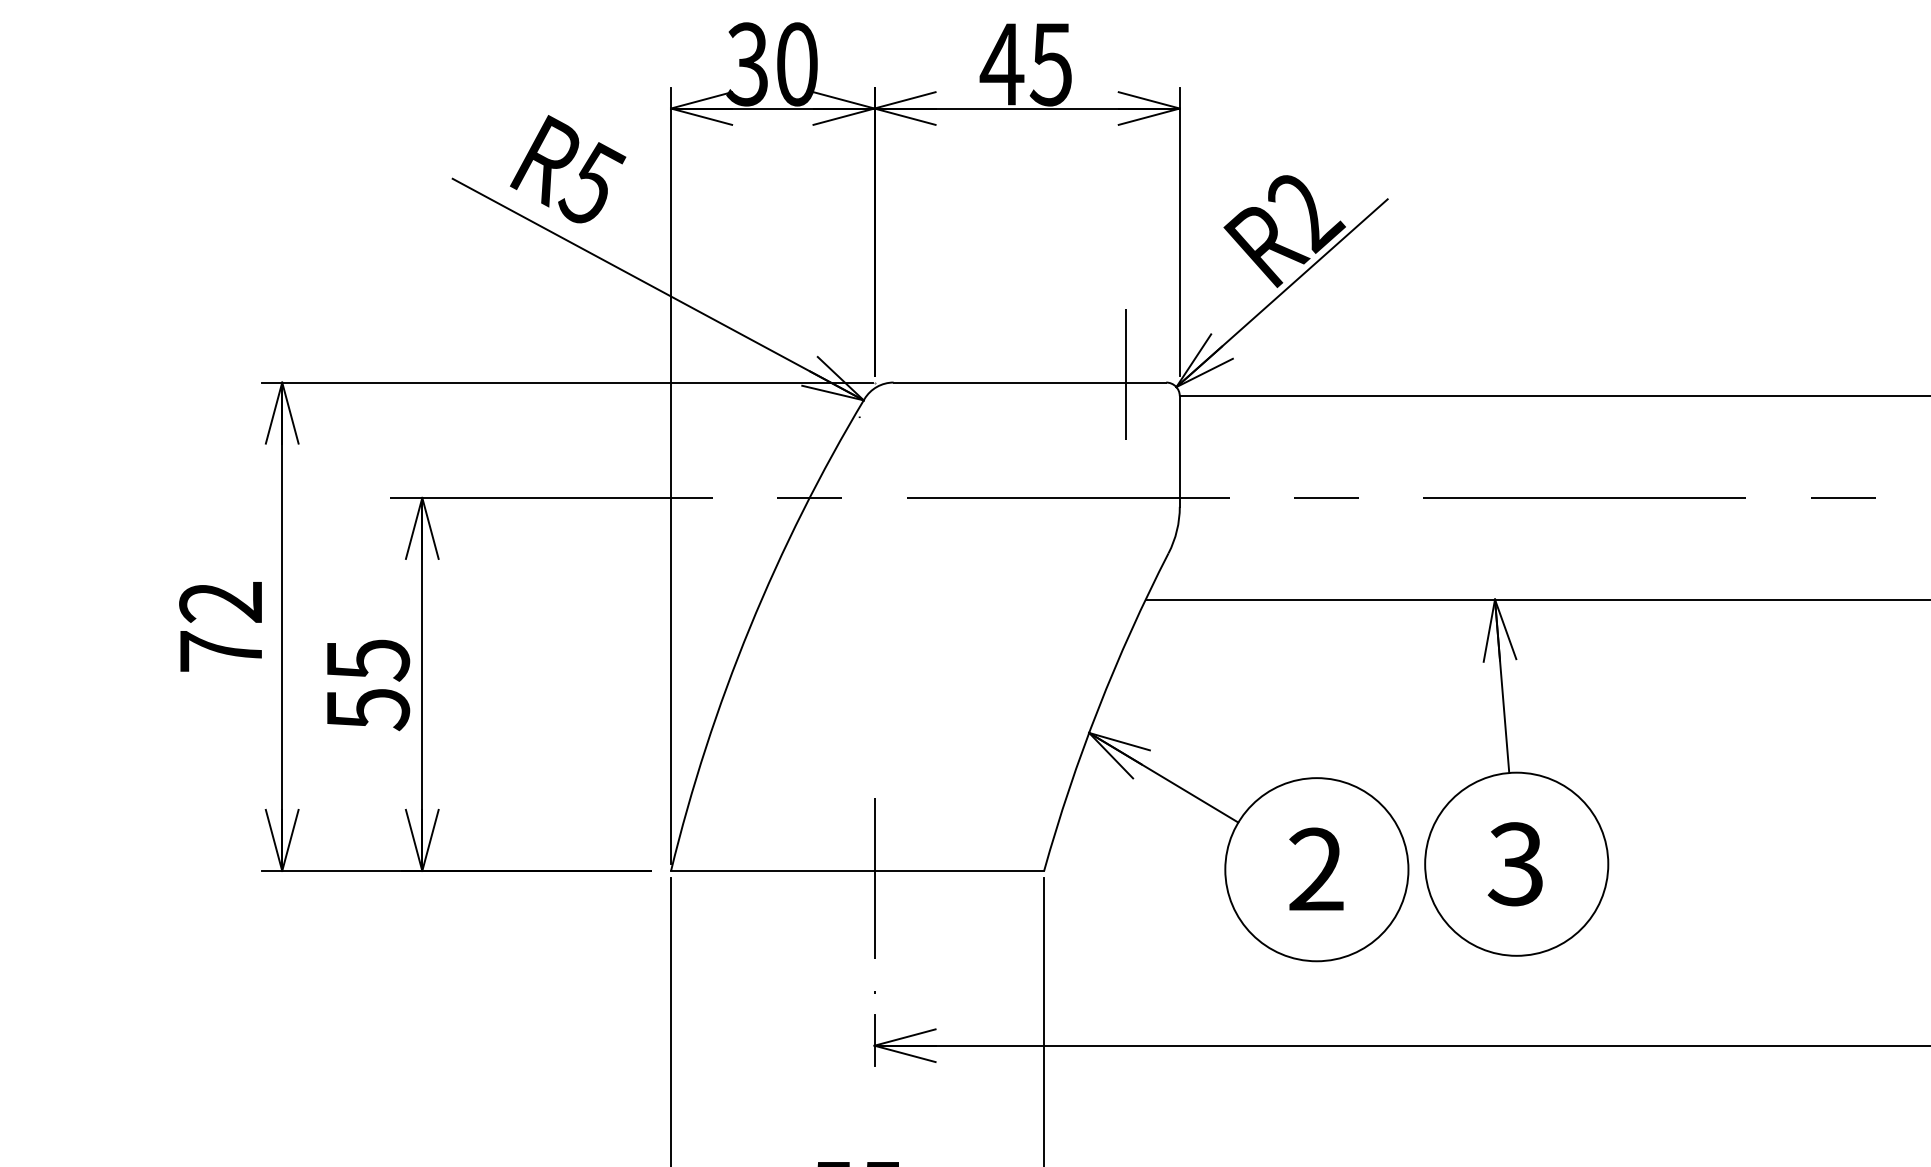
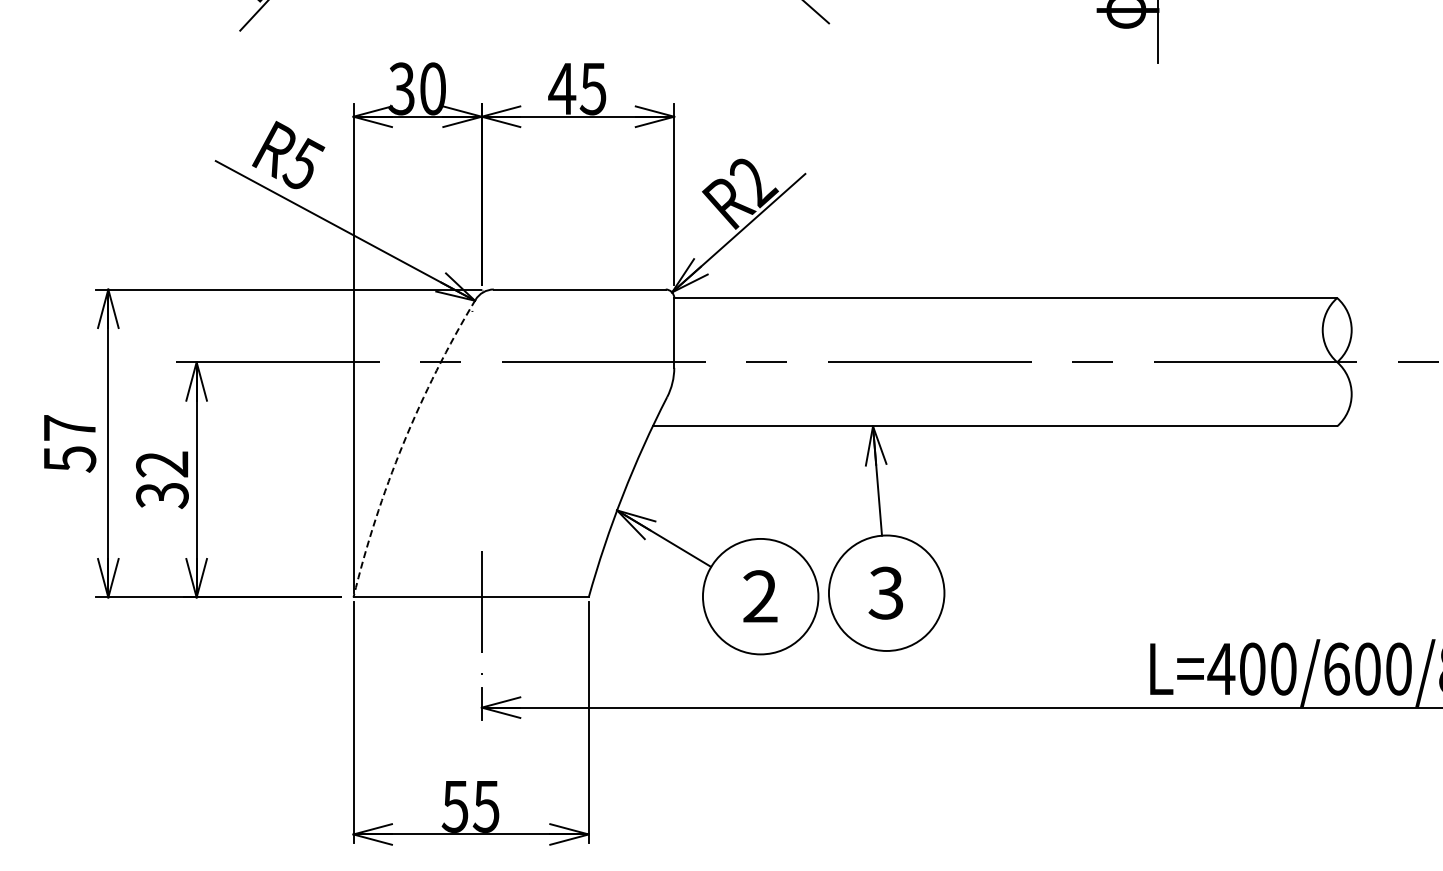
line: (1126, 373) -> (640, 283), removed
text: (220, 626) -> (69, 443), 72 -> 57
arc: (750, 628) -> (403, 444), solid -> dashed
text: (366, 685) -> (161, 480), 55 -> 32

